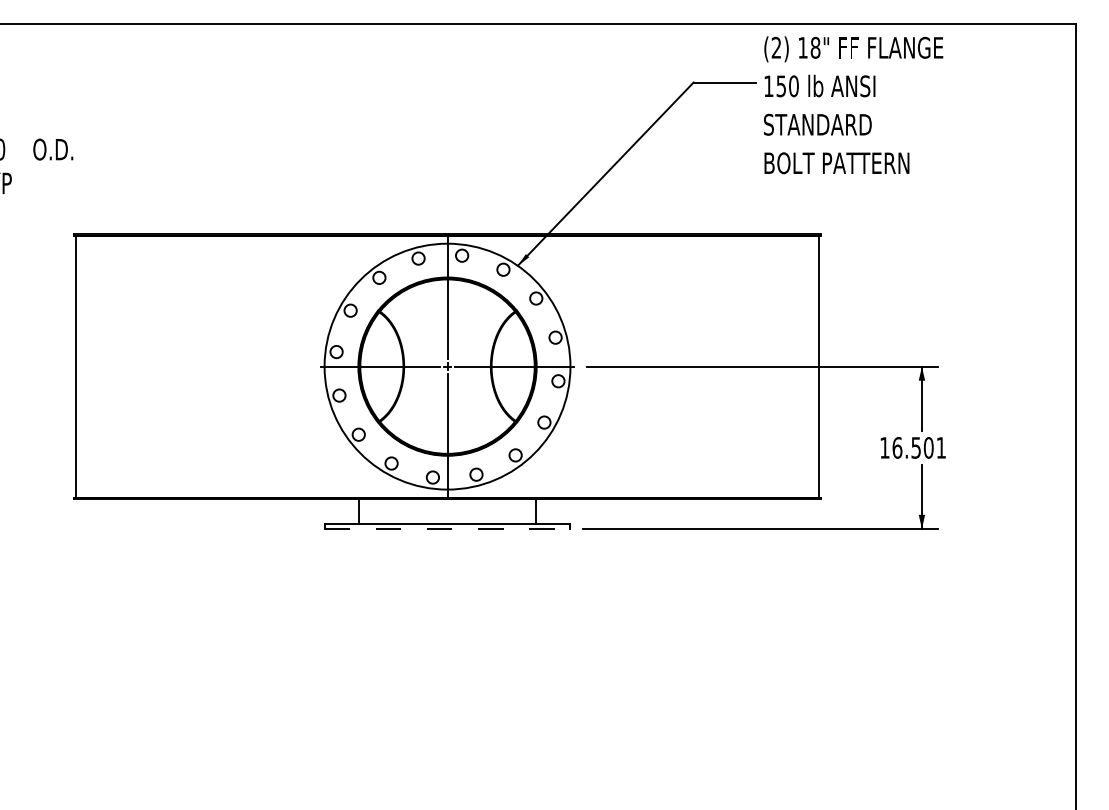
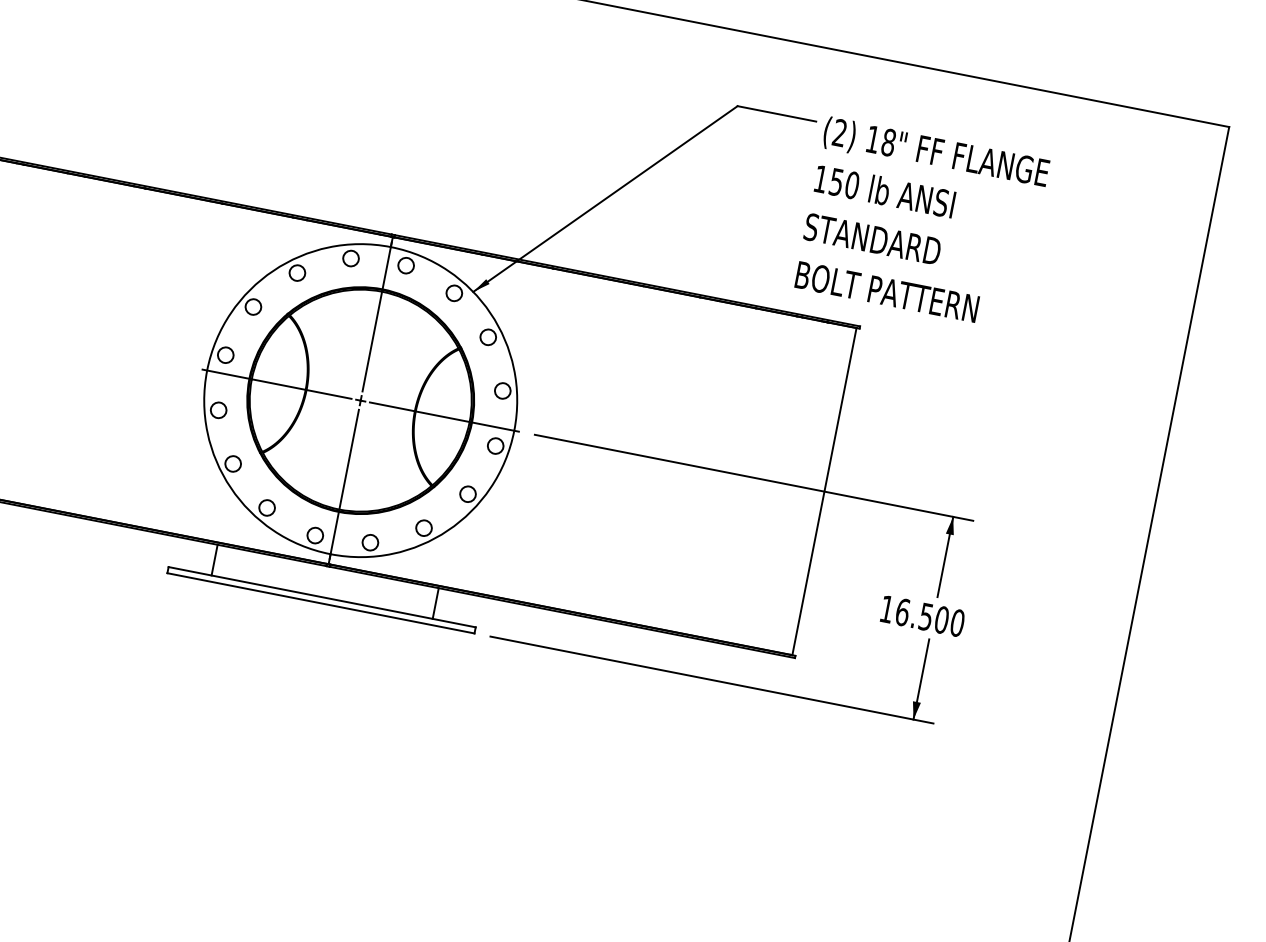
text: (853, 105) -> (921, 223), moved
text: (941, 447) -> (957, 622), 16.501 -> 16.500
line: (447, 528) -> (321, 602), dashed -> solid

